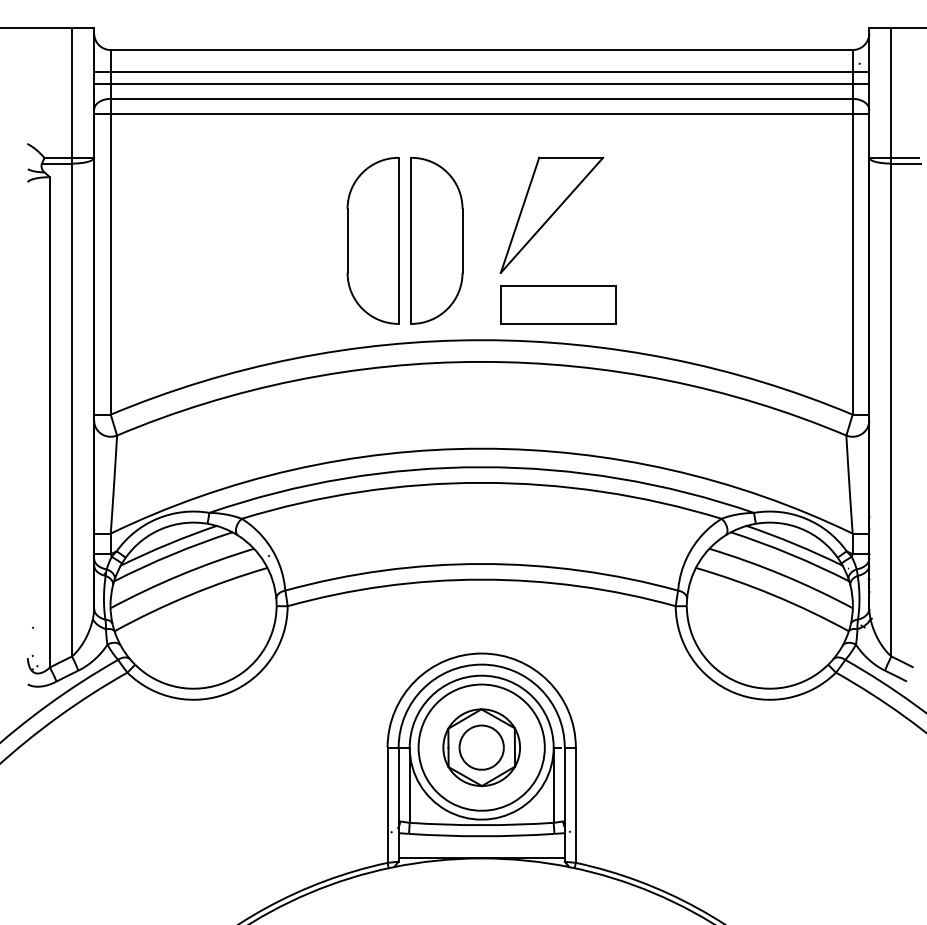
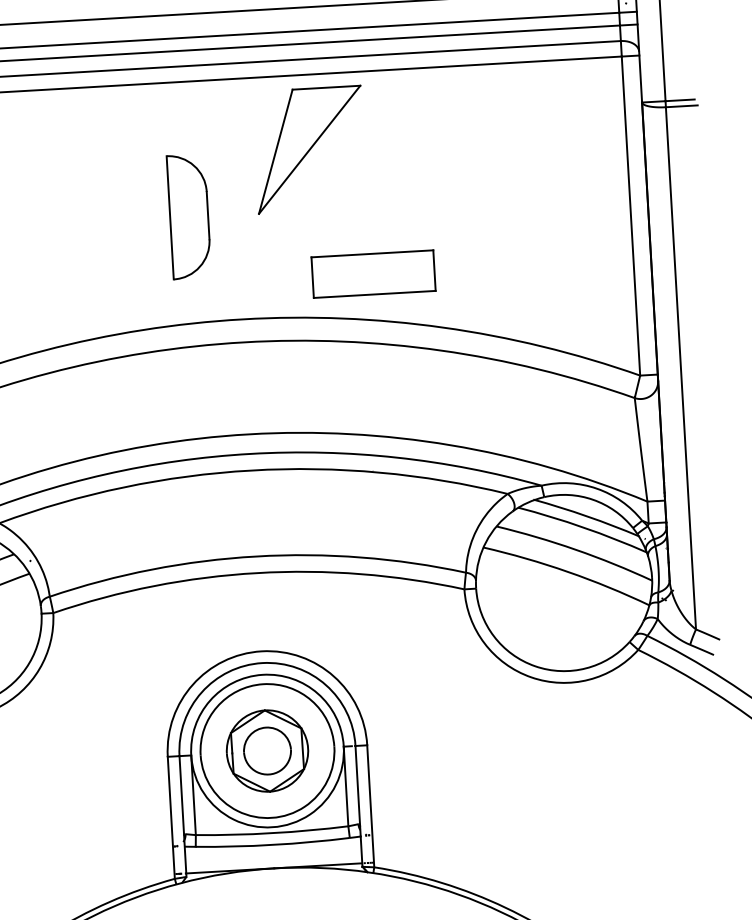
part: (551, 214) -> (309, 148), moved
part: (372, 240) -> (120, 220), removed
part: (436, 240) -> (188, 216), size x0.7
part: (558, 304) -> (373, 273), moved

